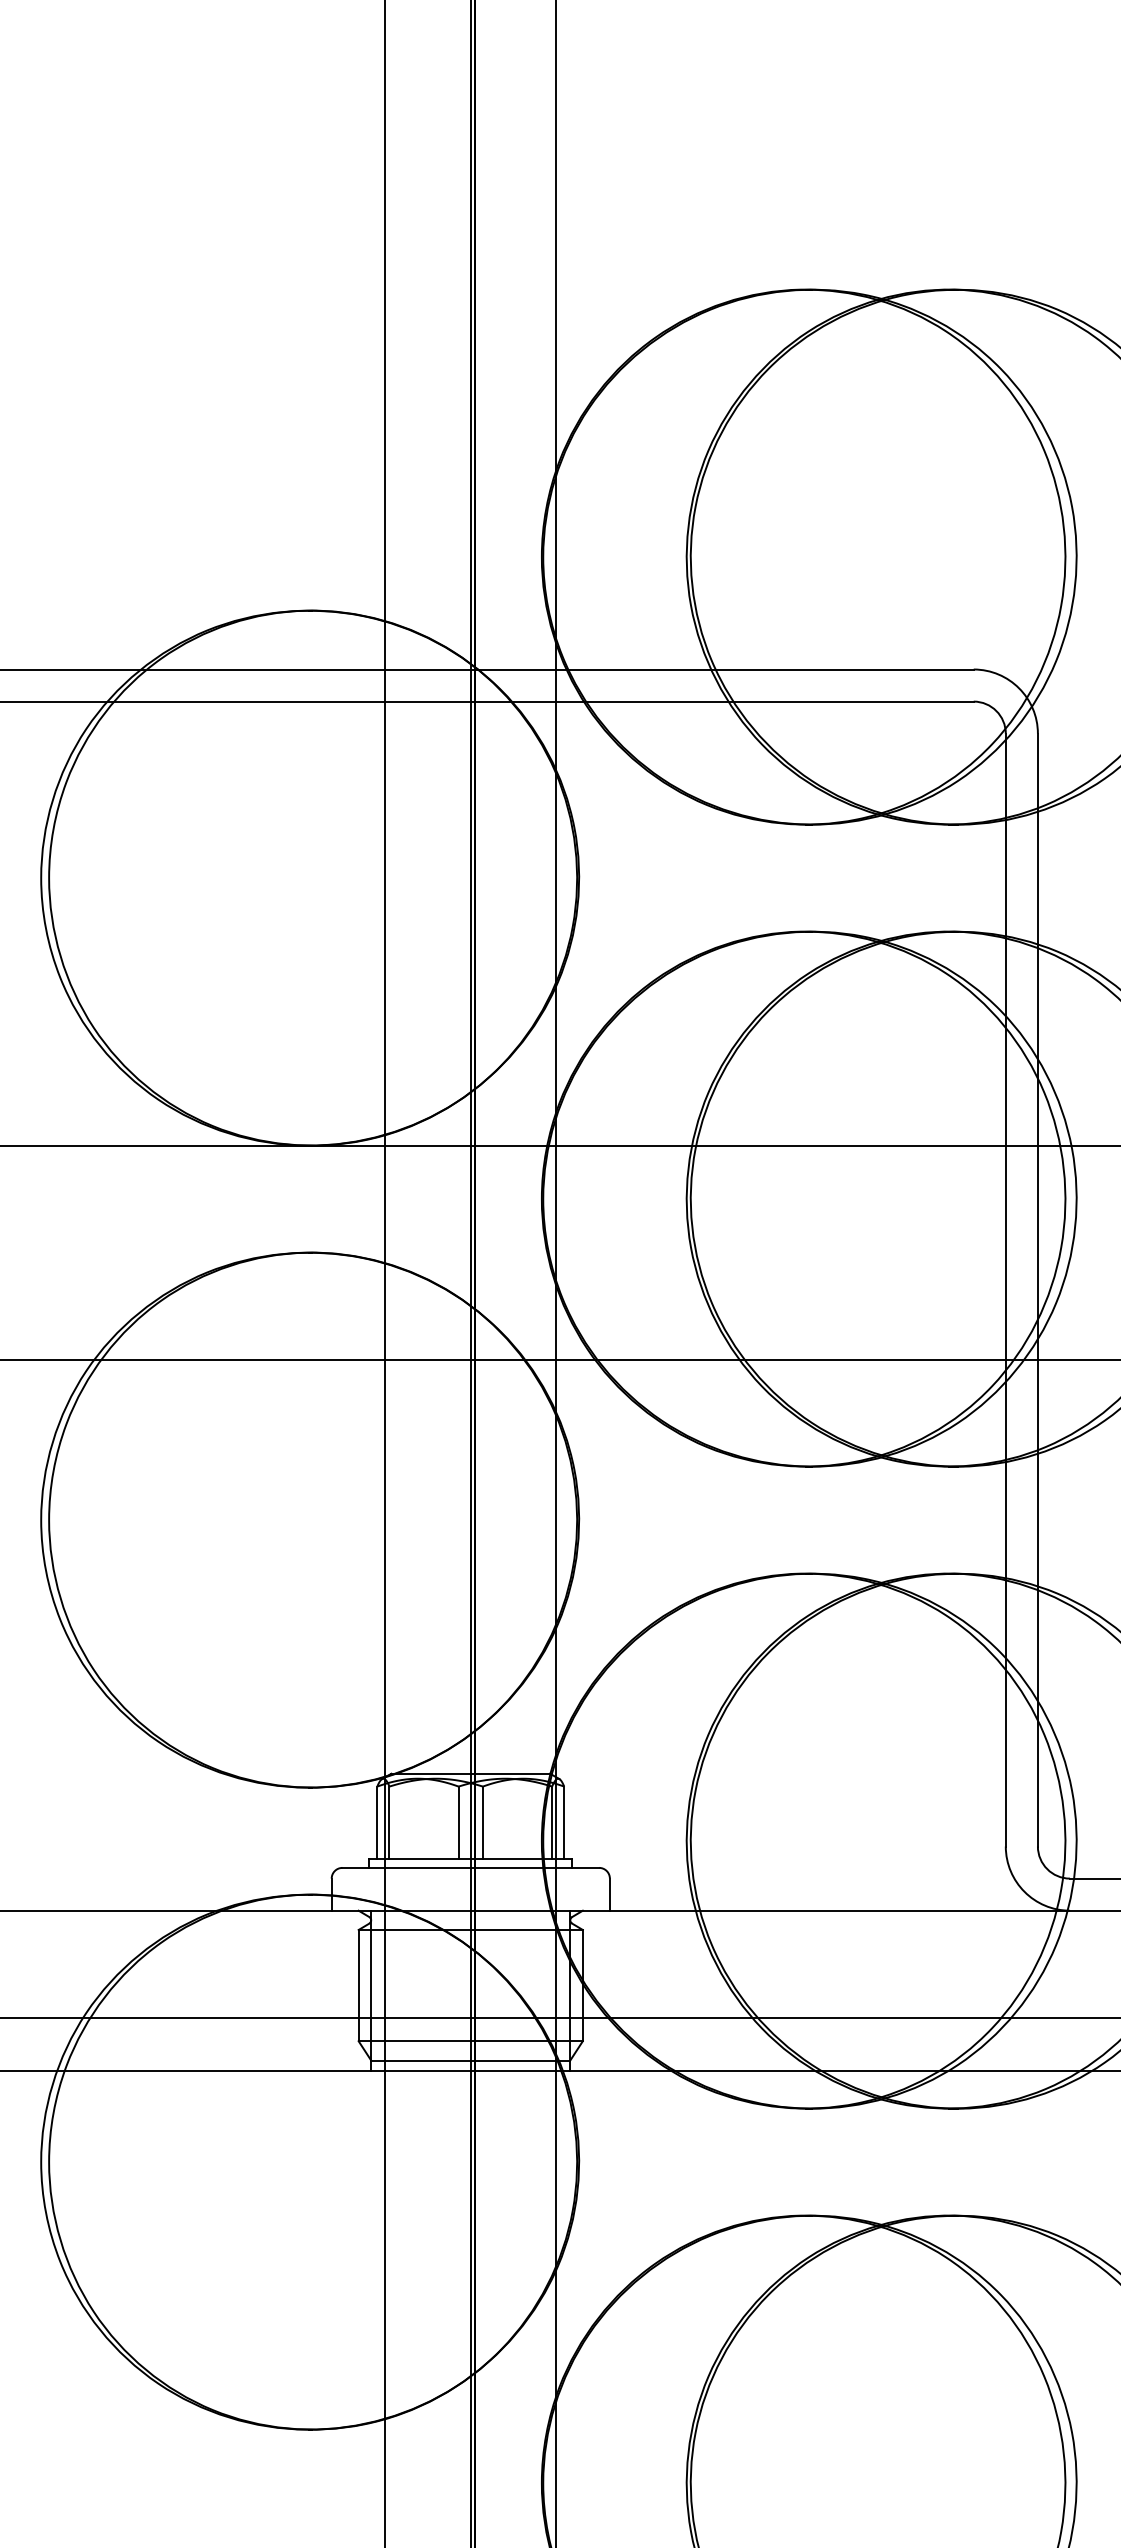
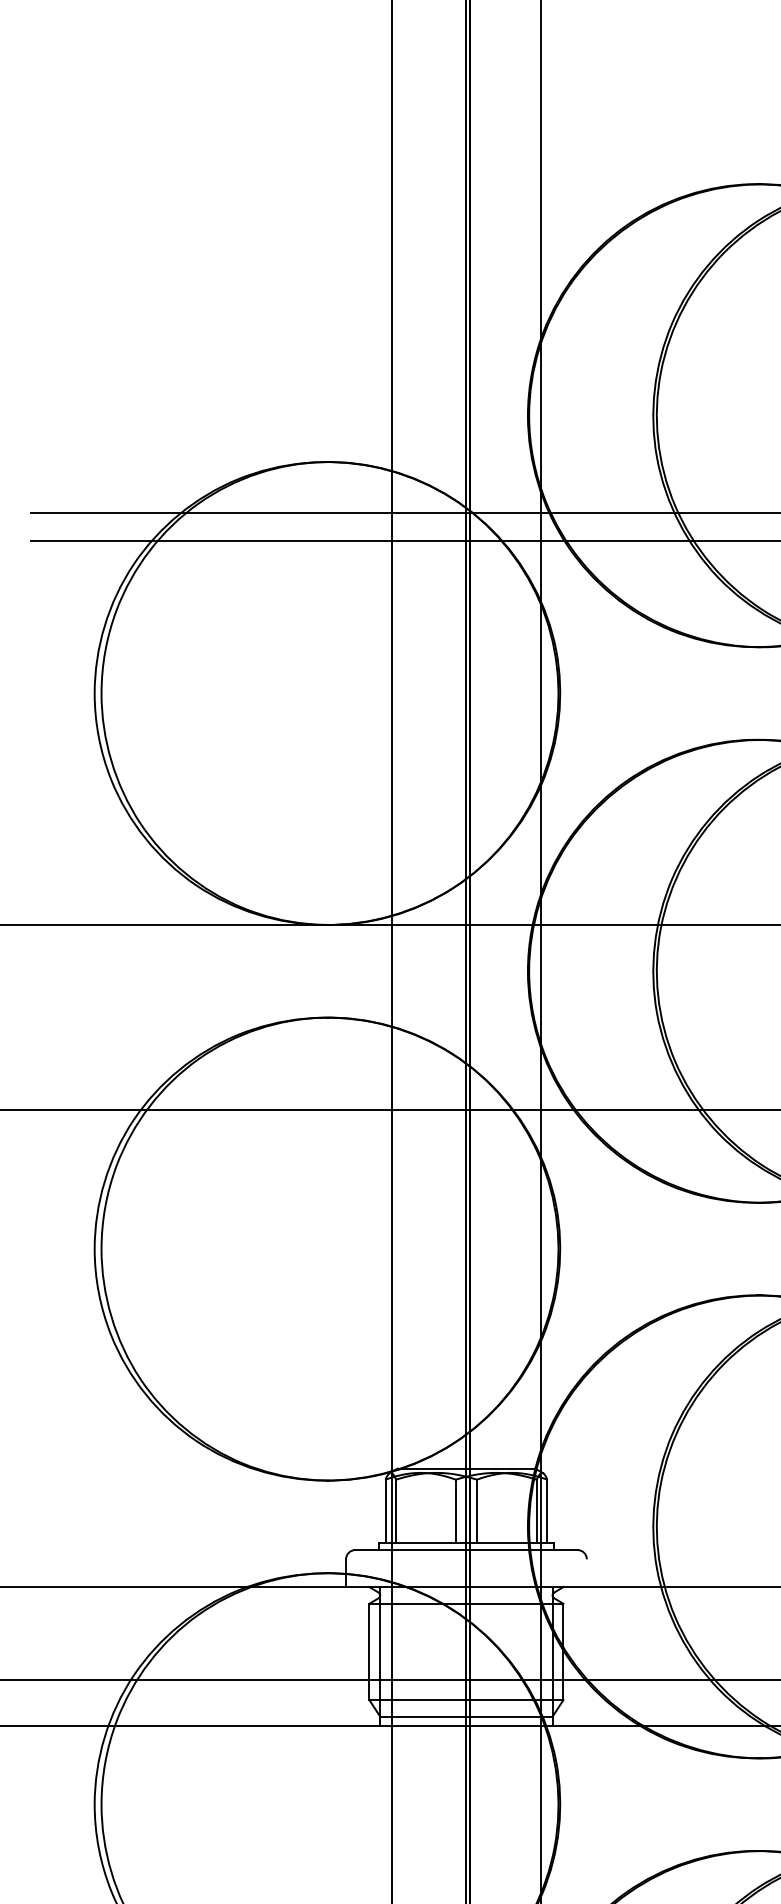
line: (609, 1894) -> (586, 1573), removed

